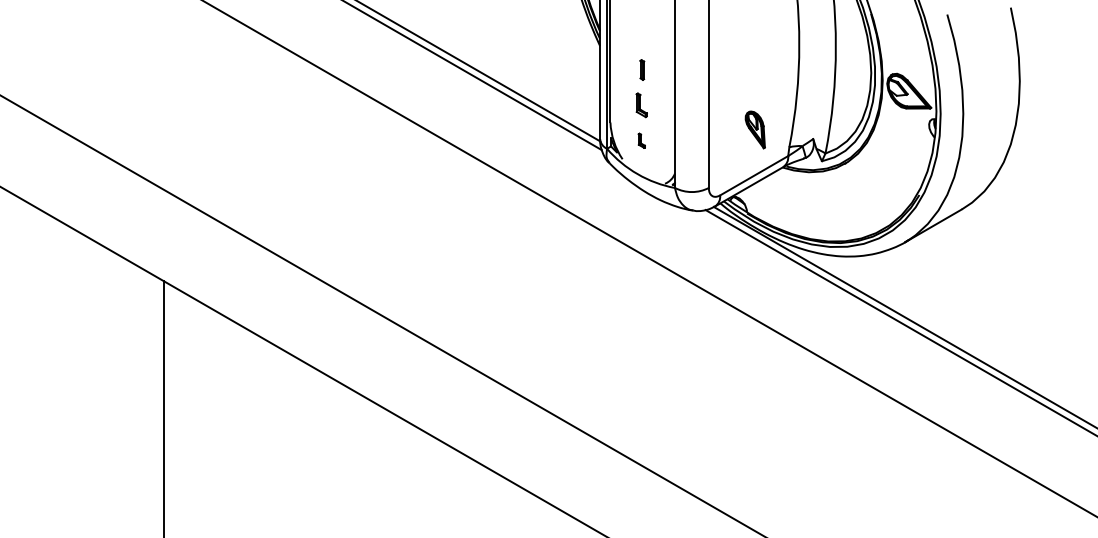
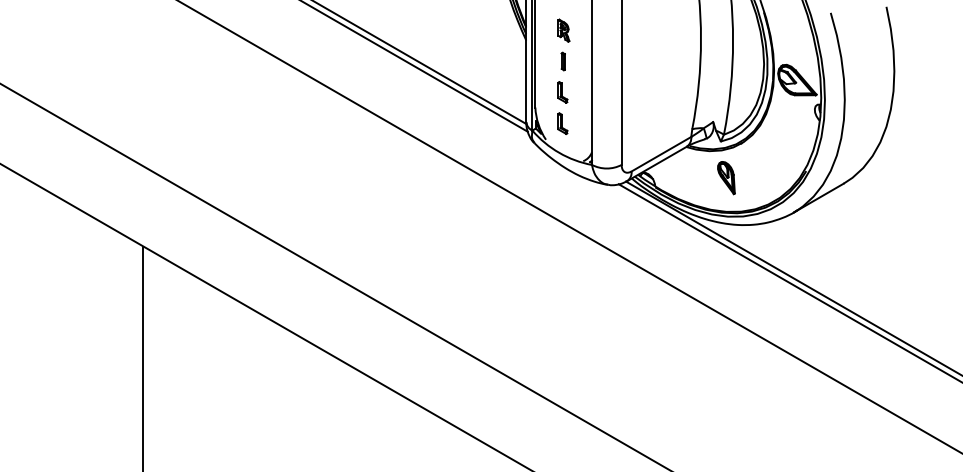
part: (642, 34) -> (563, 30), added
part: (755, 130) -> (726, 178), moved
part: (641, 140) -> (562, 123), size x1.67

